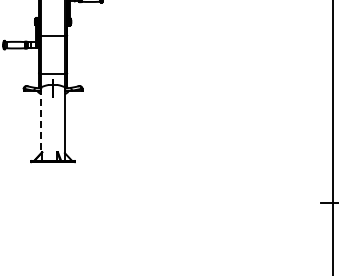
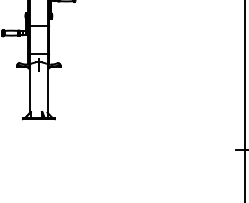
line: (41, 120) -> (30, 88), dashed -> solid

